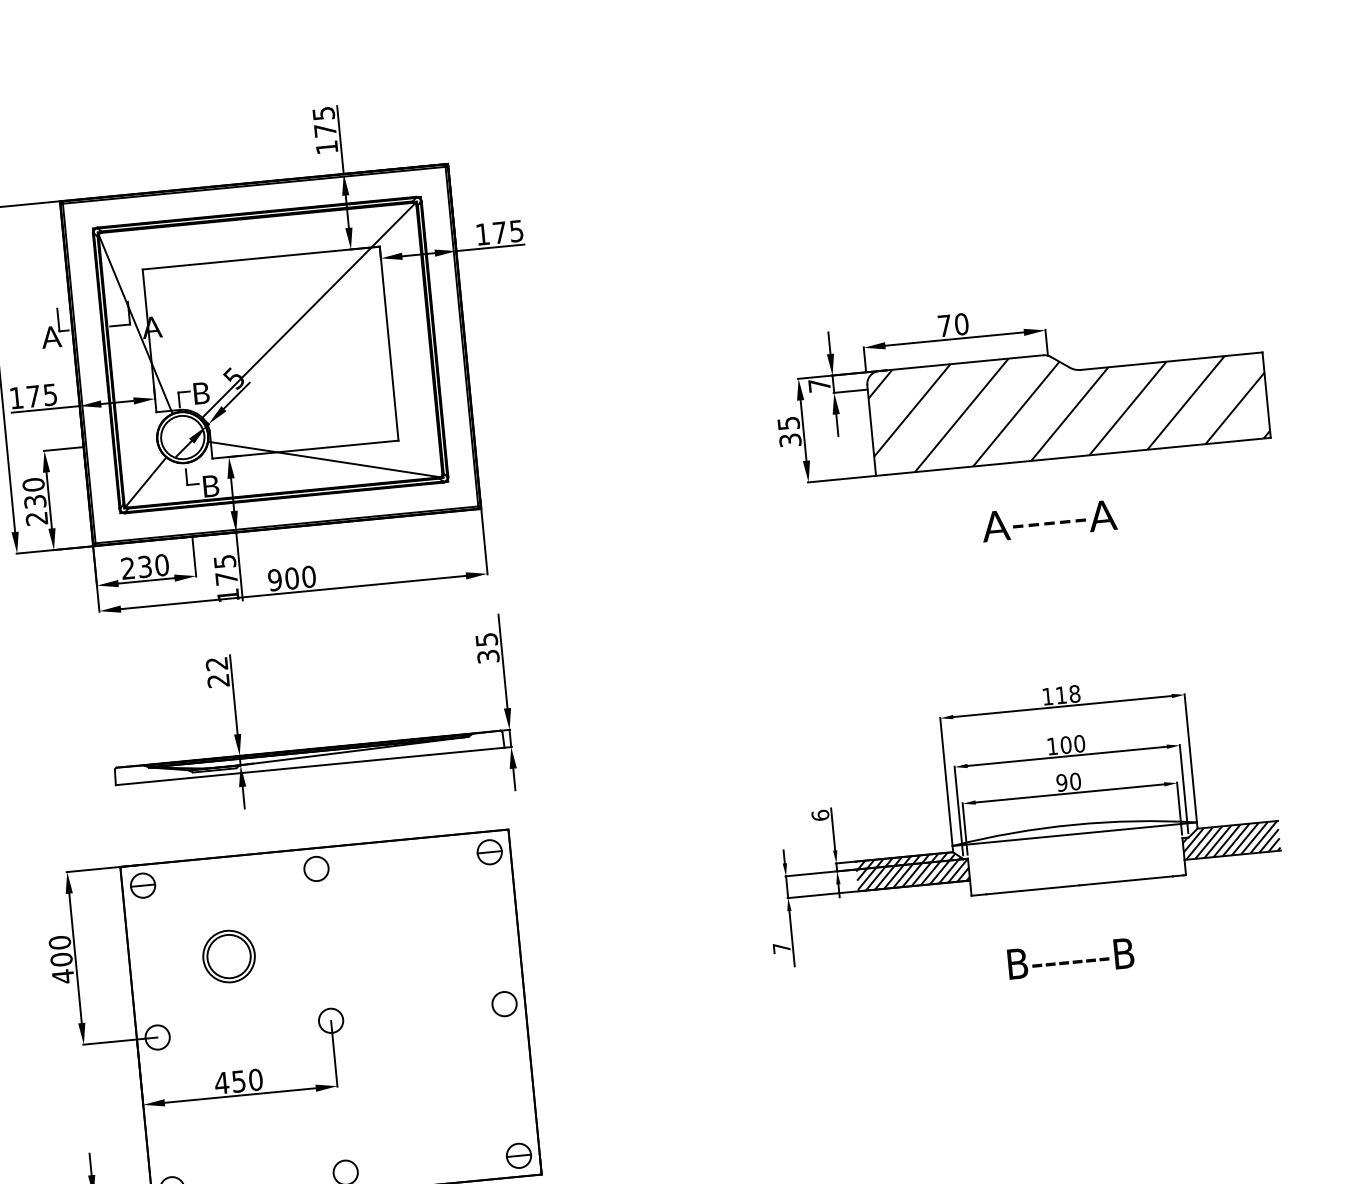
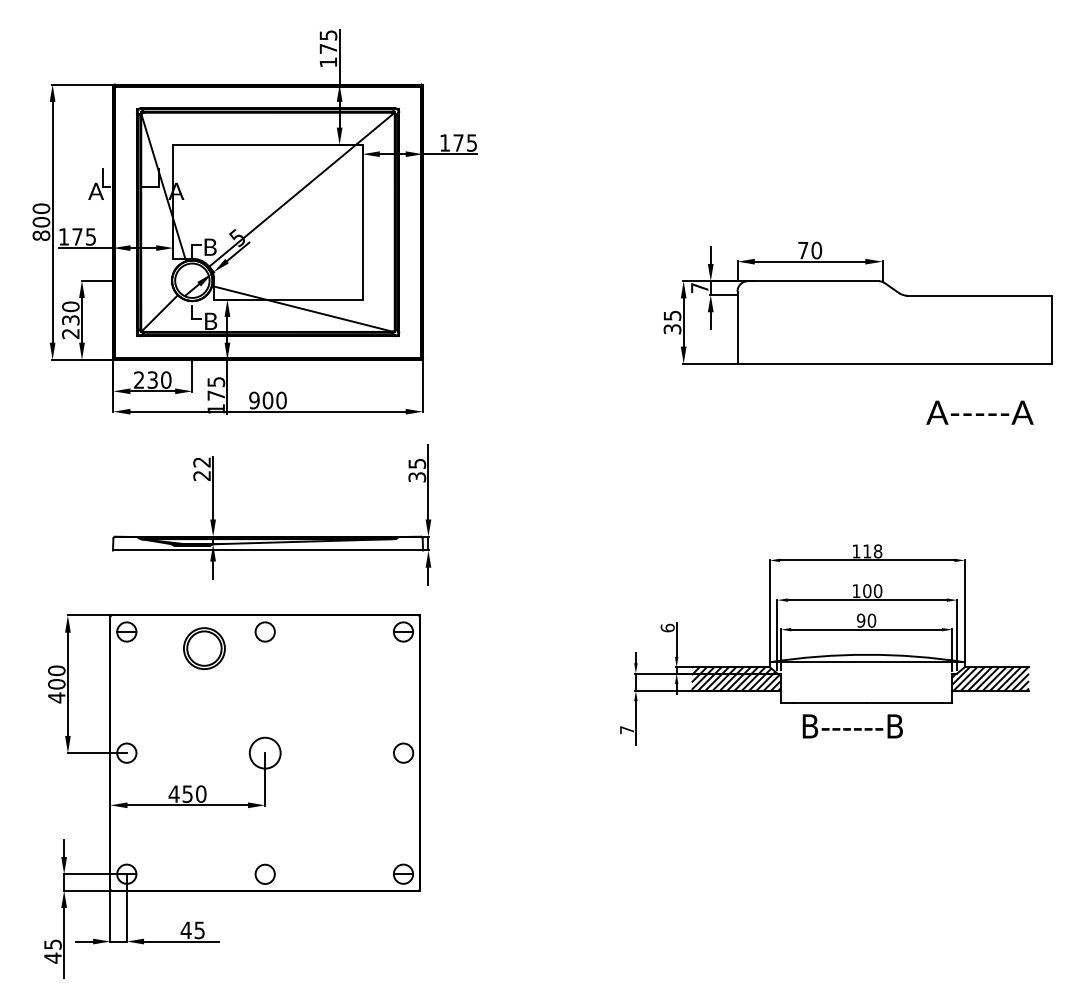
hatch: (1067, 405) -> (894, 322), removed
text: (1048, 520) -> (979, 412), moved
part: (229, 956) -> (204, 648), moved
text: (1070, 958) -> (852, 726), moved
circle: (330, 1020) -> (264, 752), size x1.6

